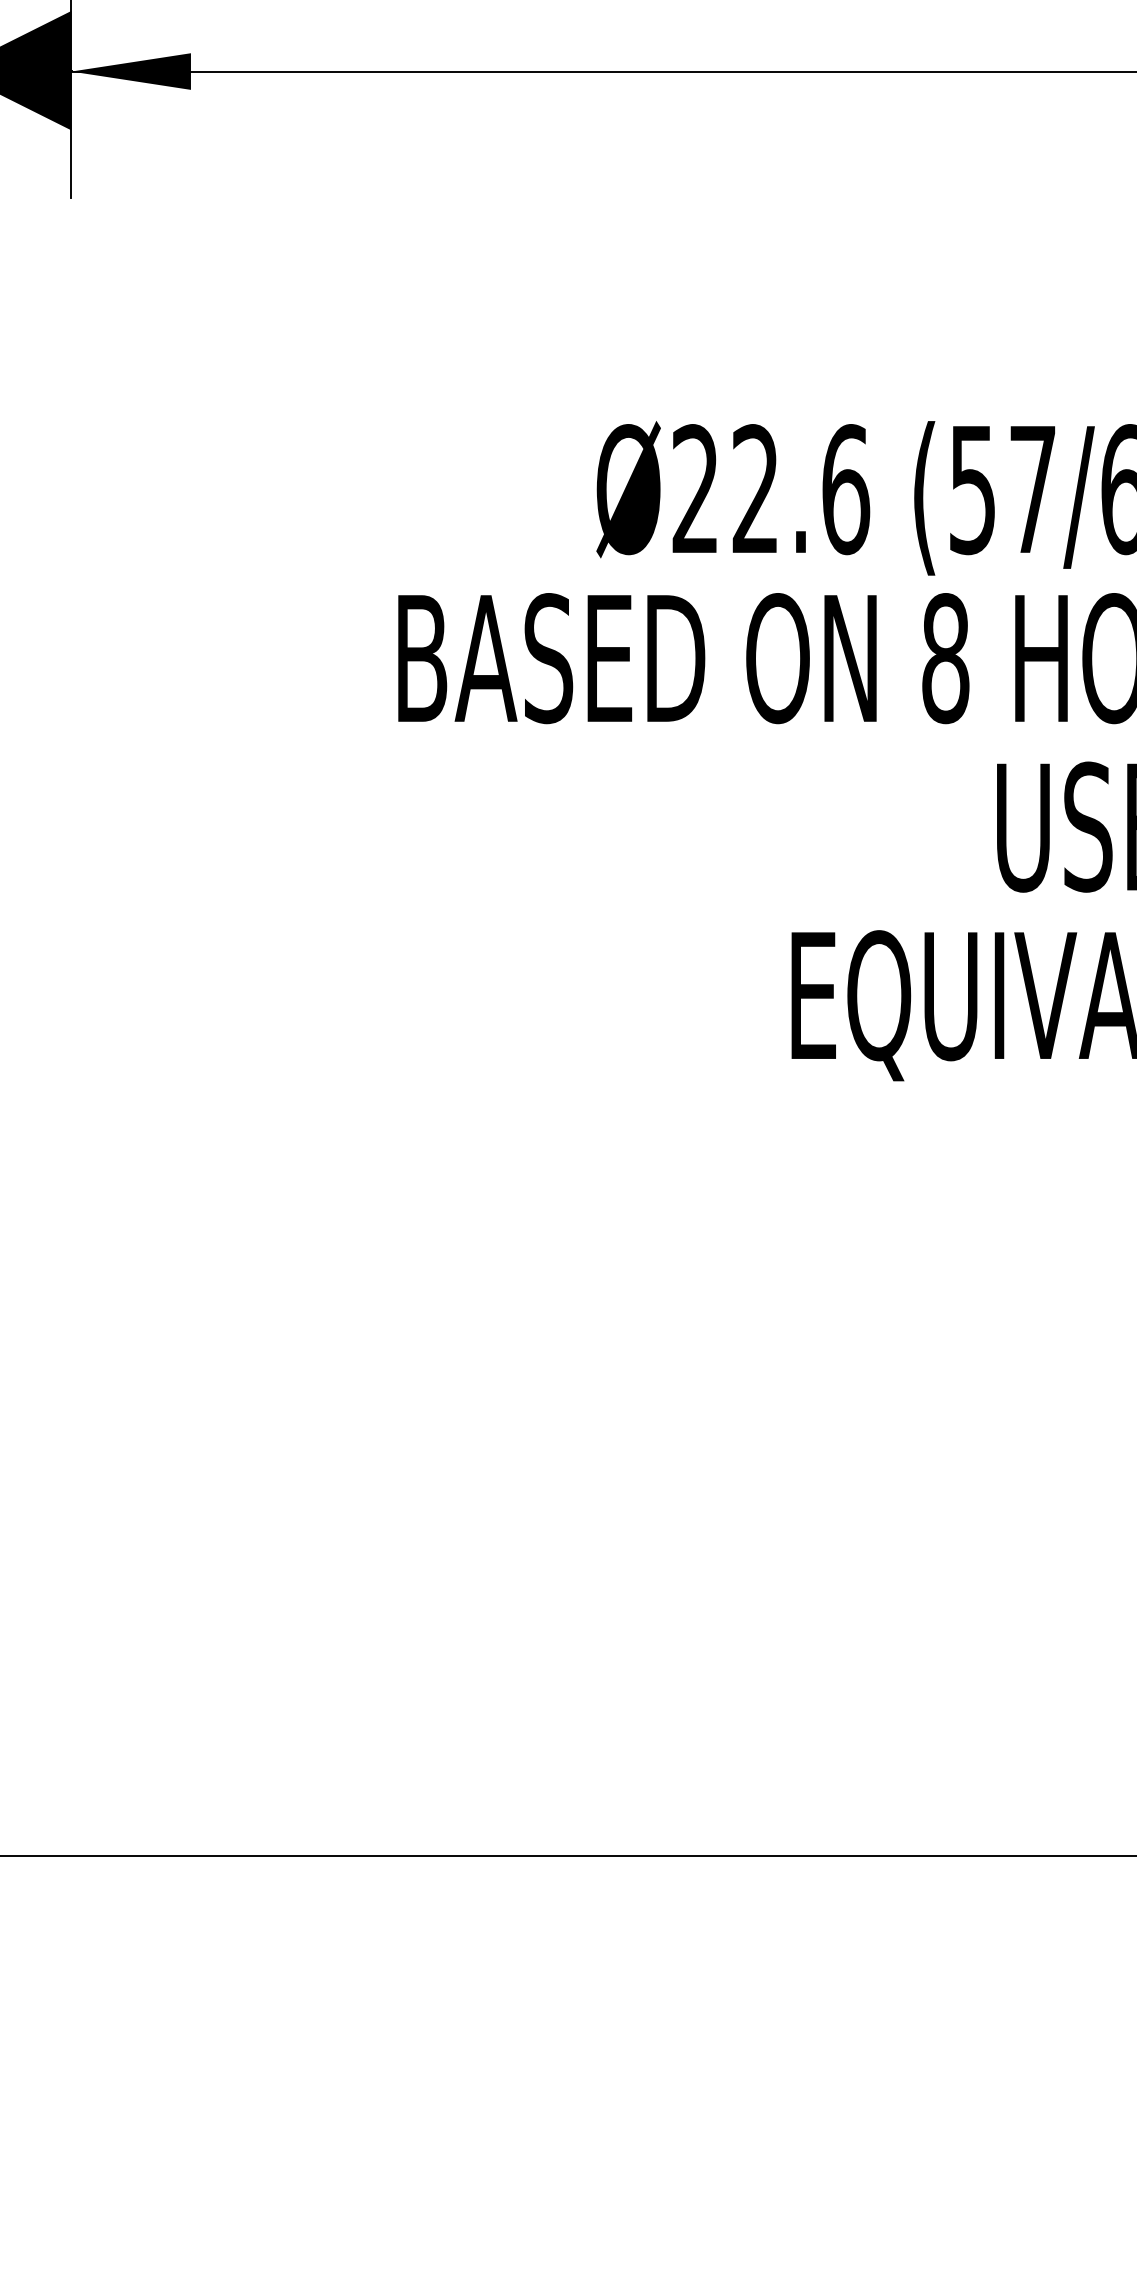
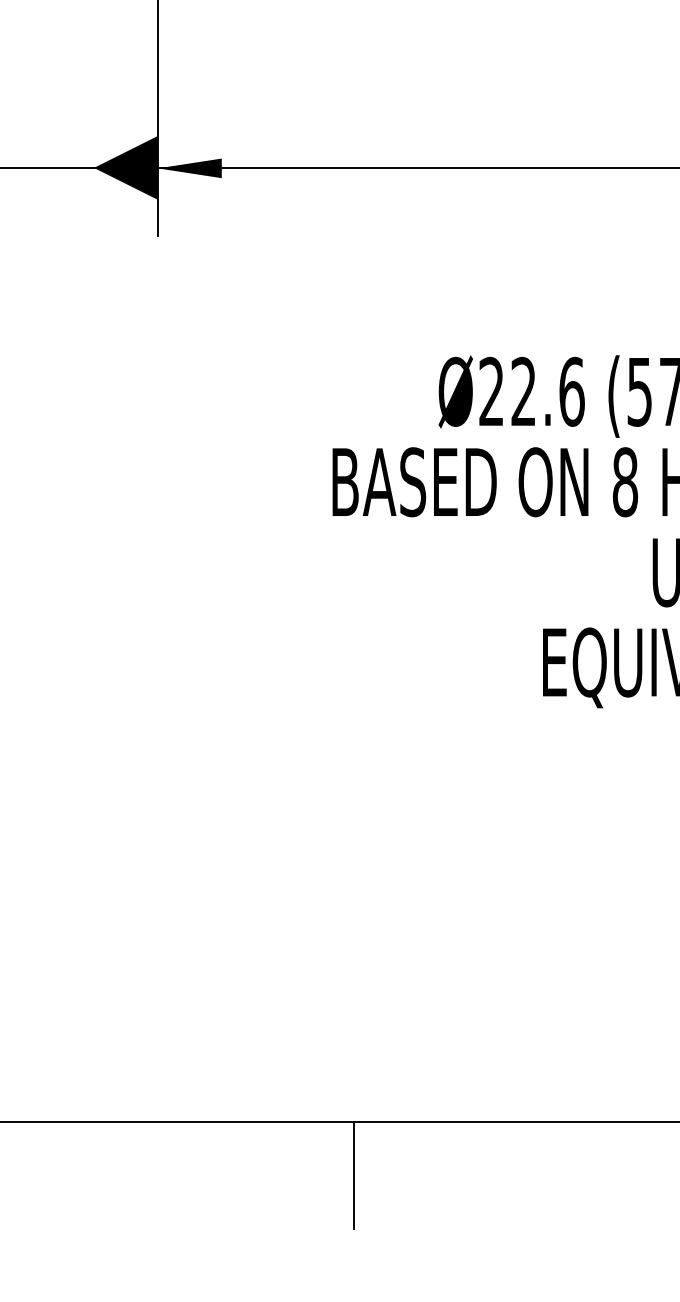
line: (437, 1955) -> (353, 1175), added

